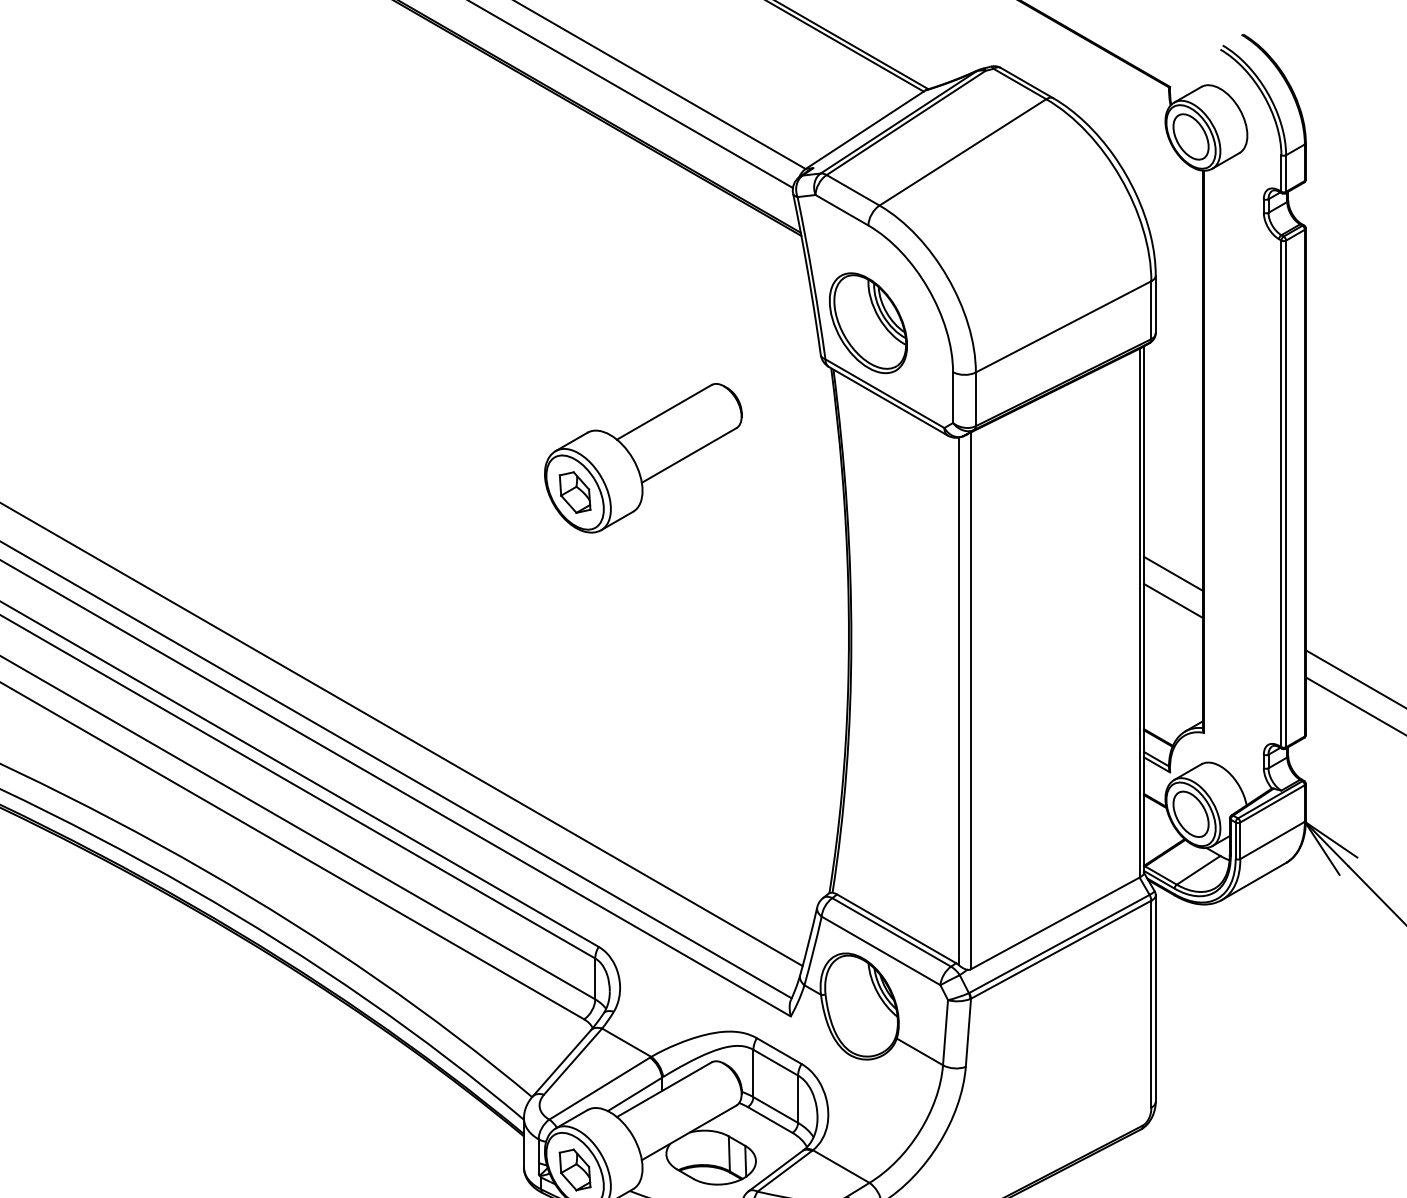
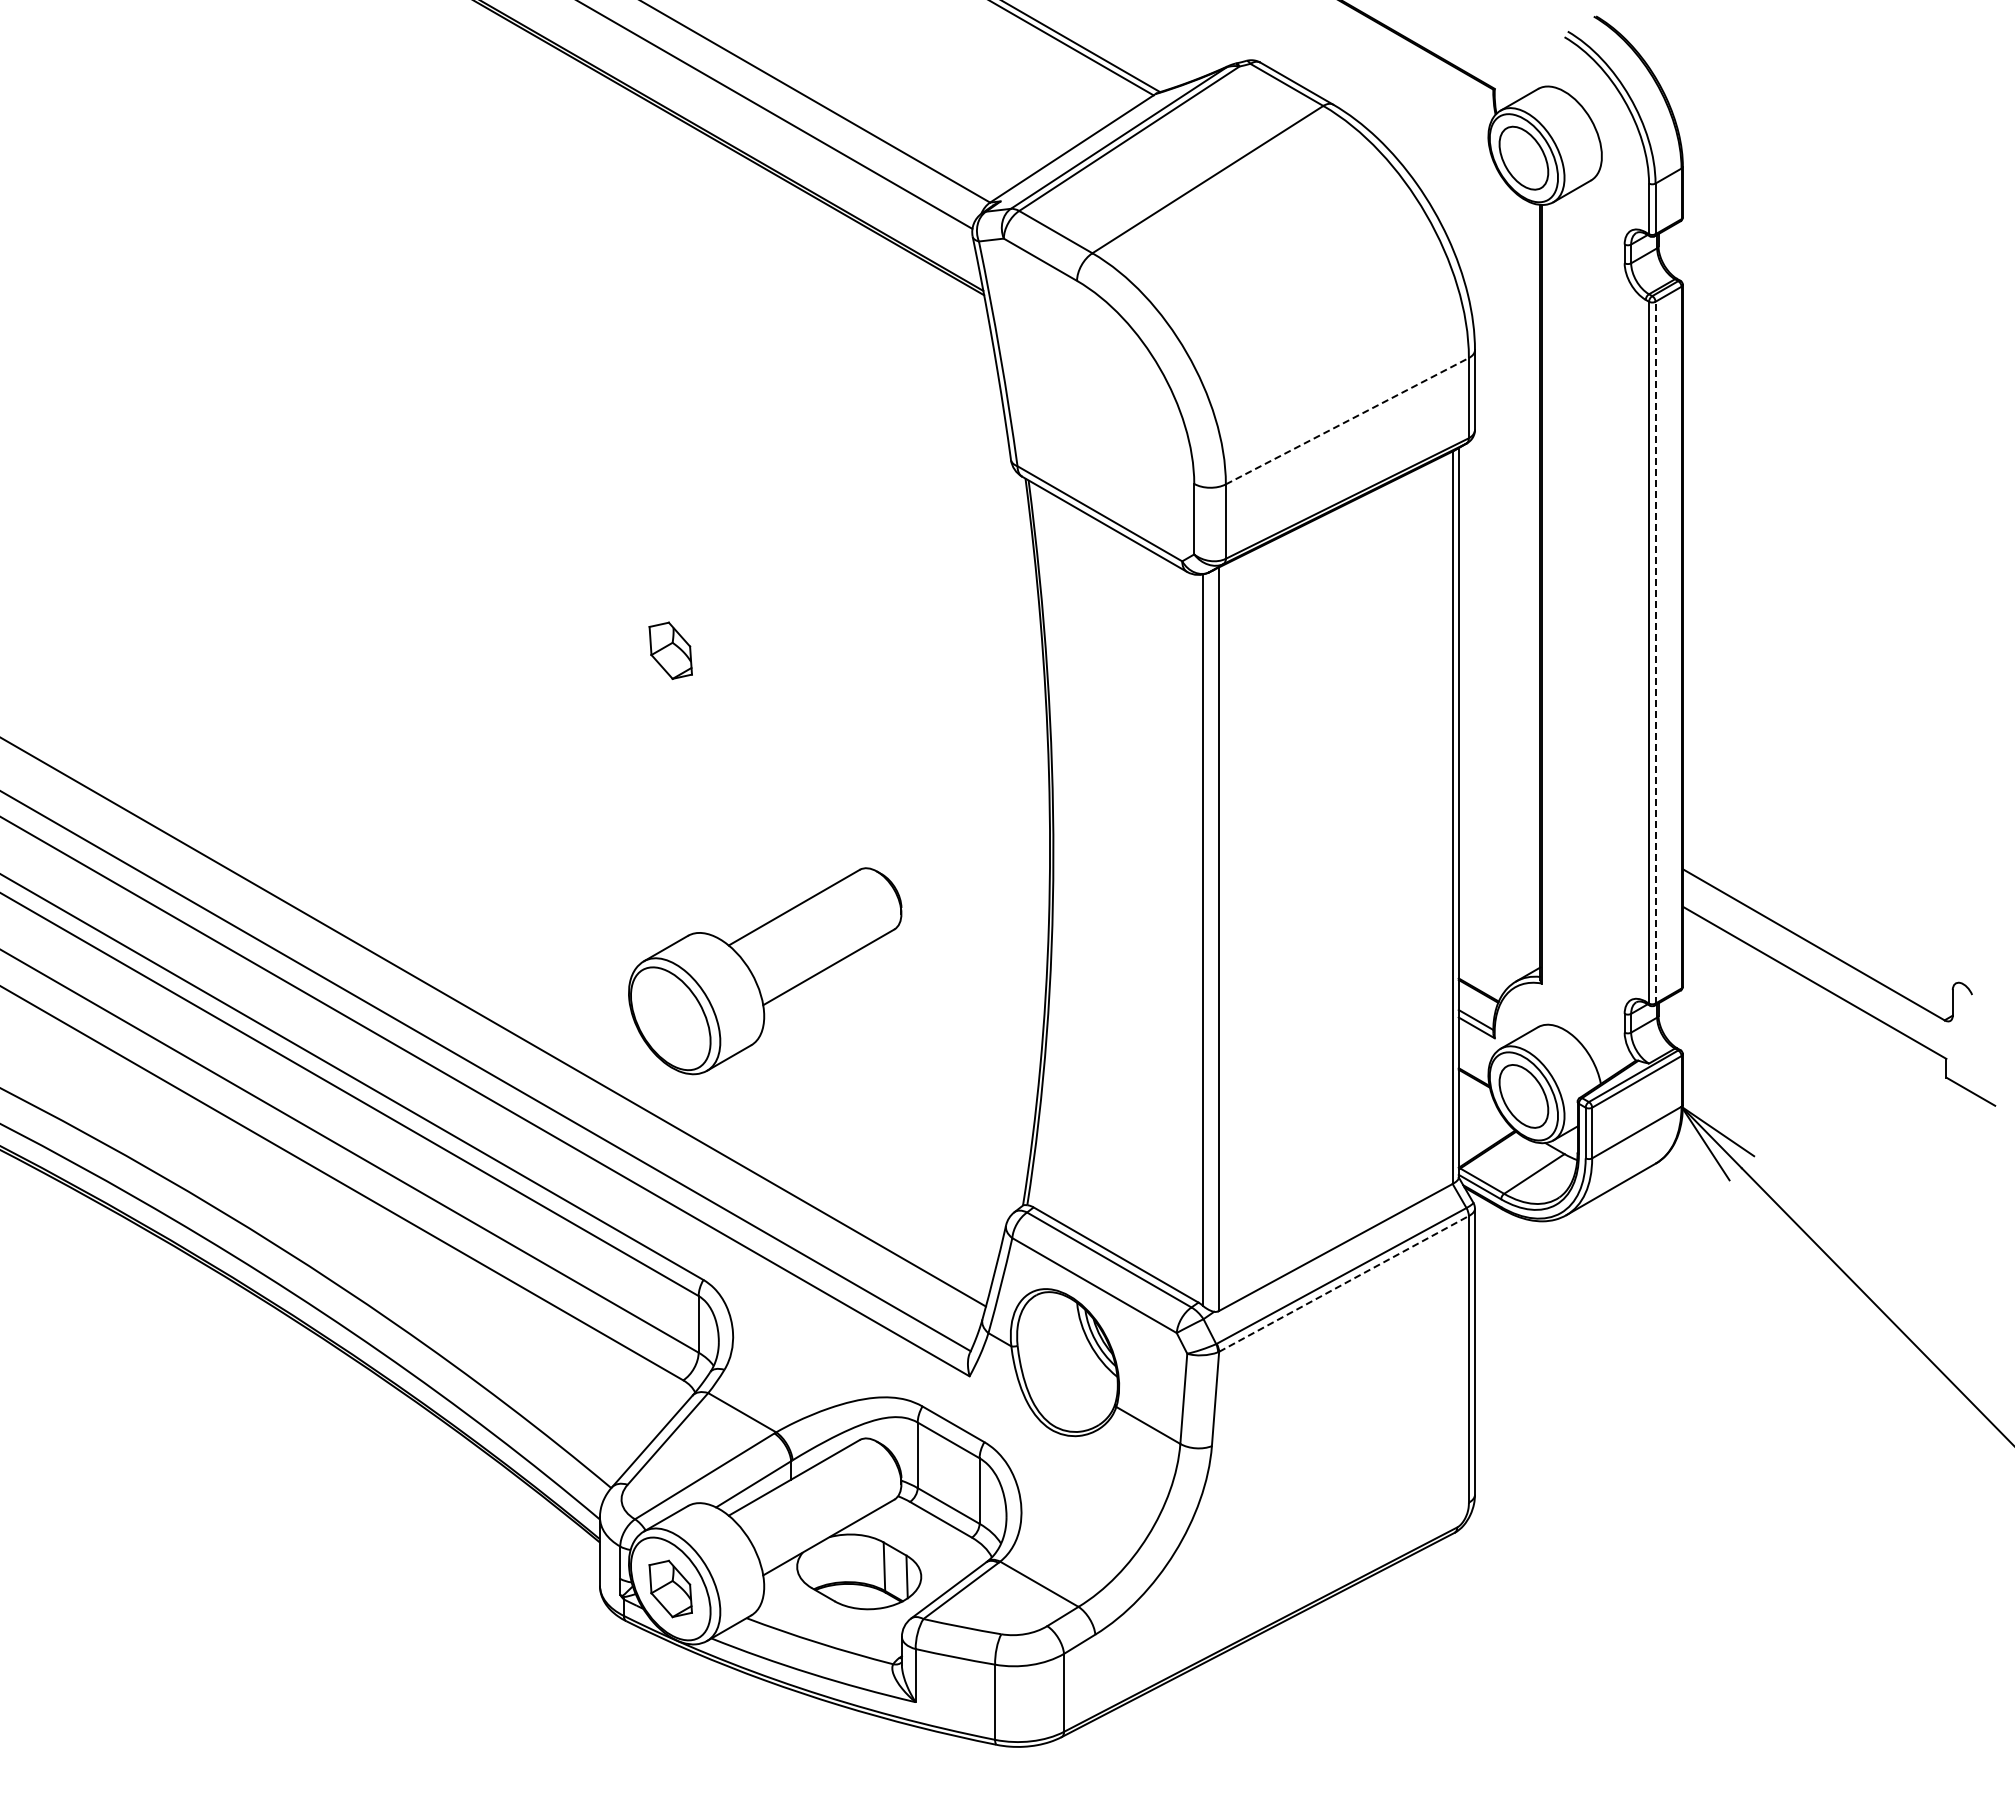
part: (868, 323) -> (1076, 416), removed
line: (1063, 327) -> (1347, 421), solid -> dashed
part: (643, 458) -> (765, 971), moved
line: (1286, 493) -> (1655, 652), solid -> dashed
line: (1173, 573) -> (1499, 762), removed
line: (1173, 600) -> (1499, 800), removed
line: (1061, 949) -> (1344, 1283), solid -> dashed

